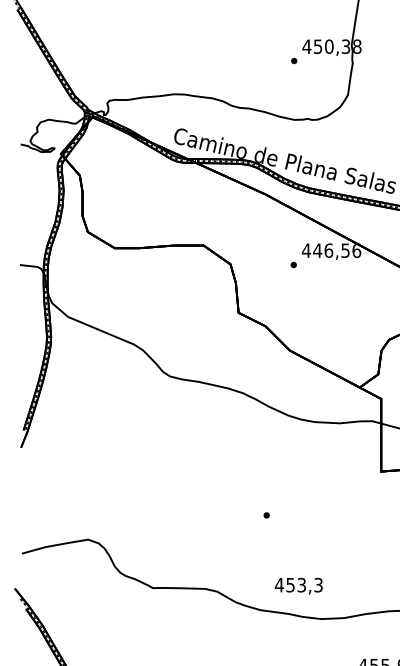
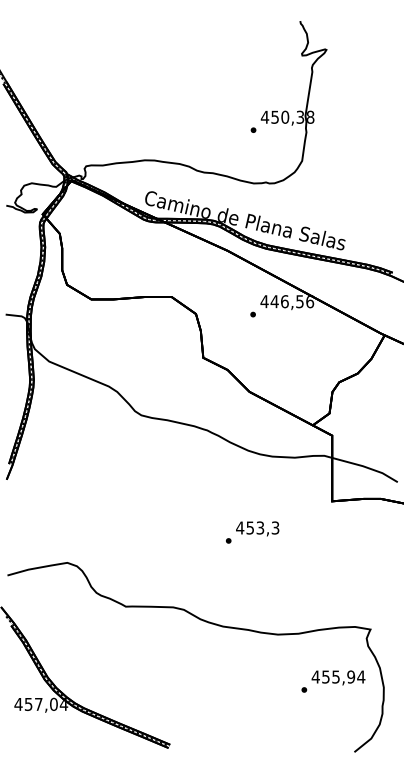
text: (298, 585) -> (257, 528), moved

